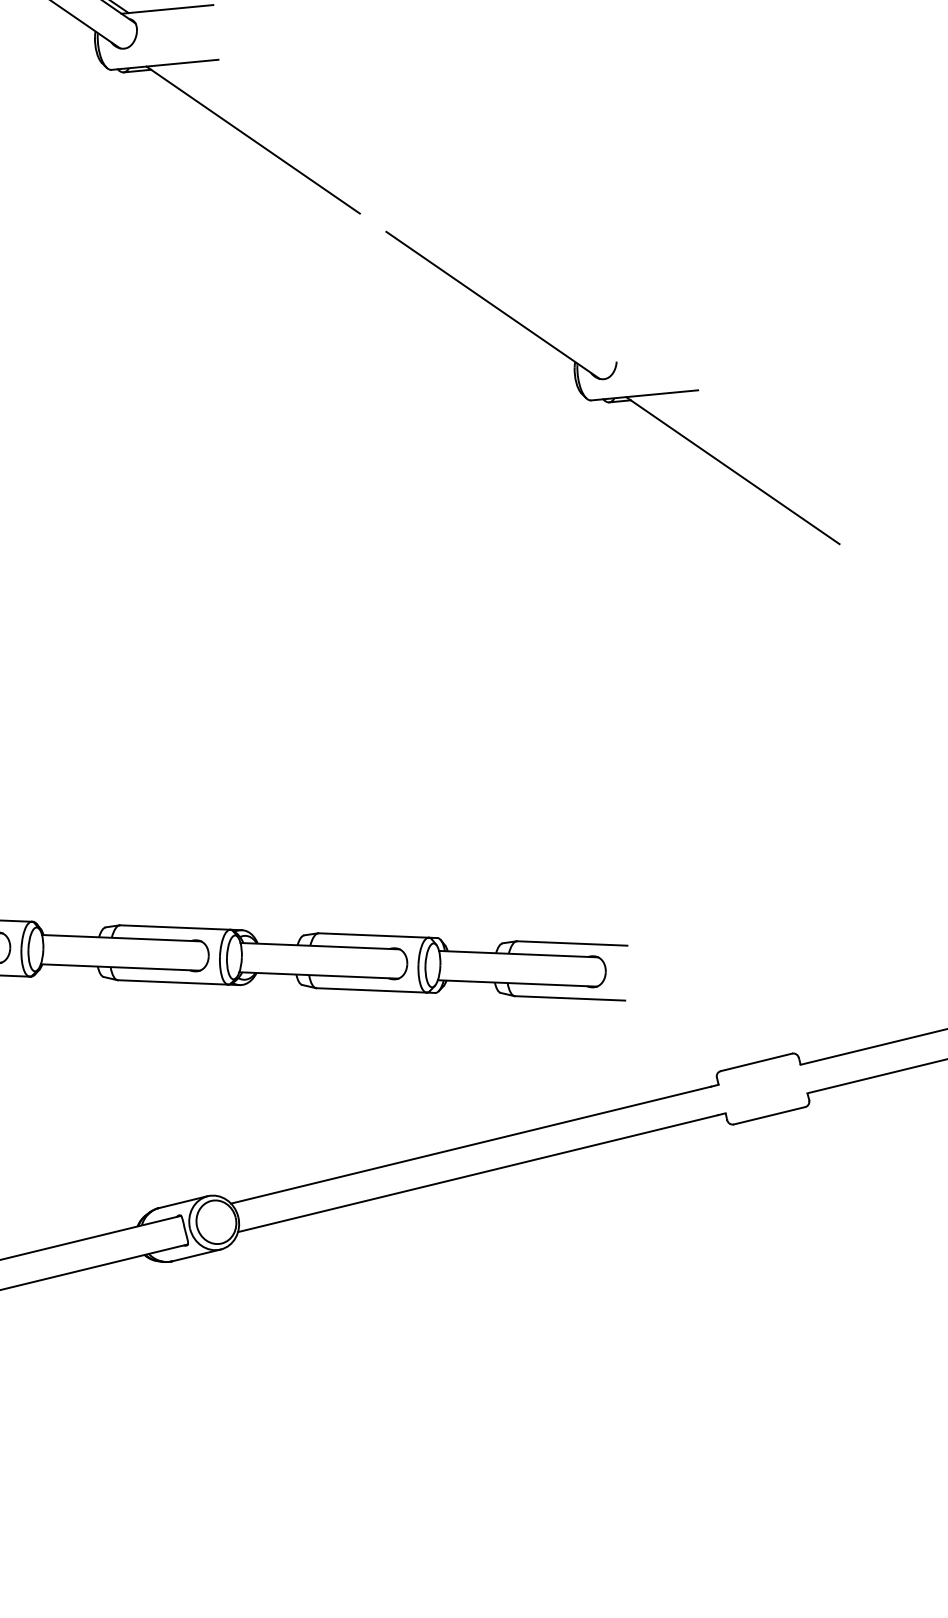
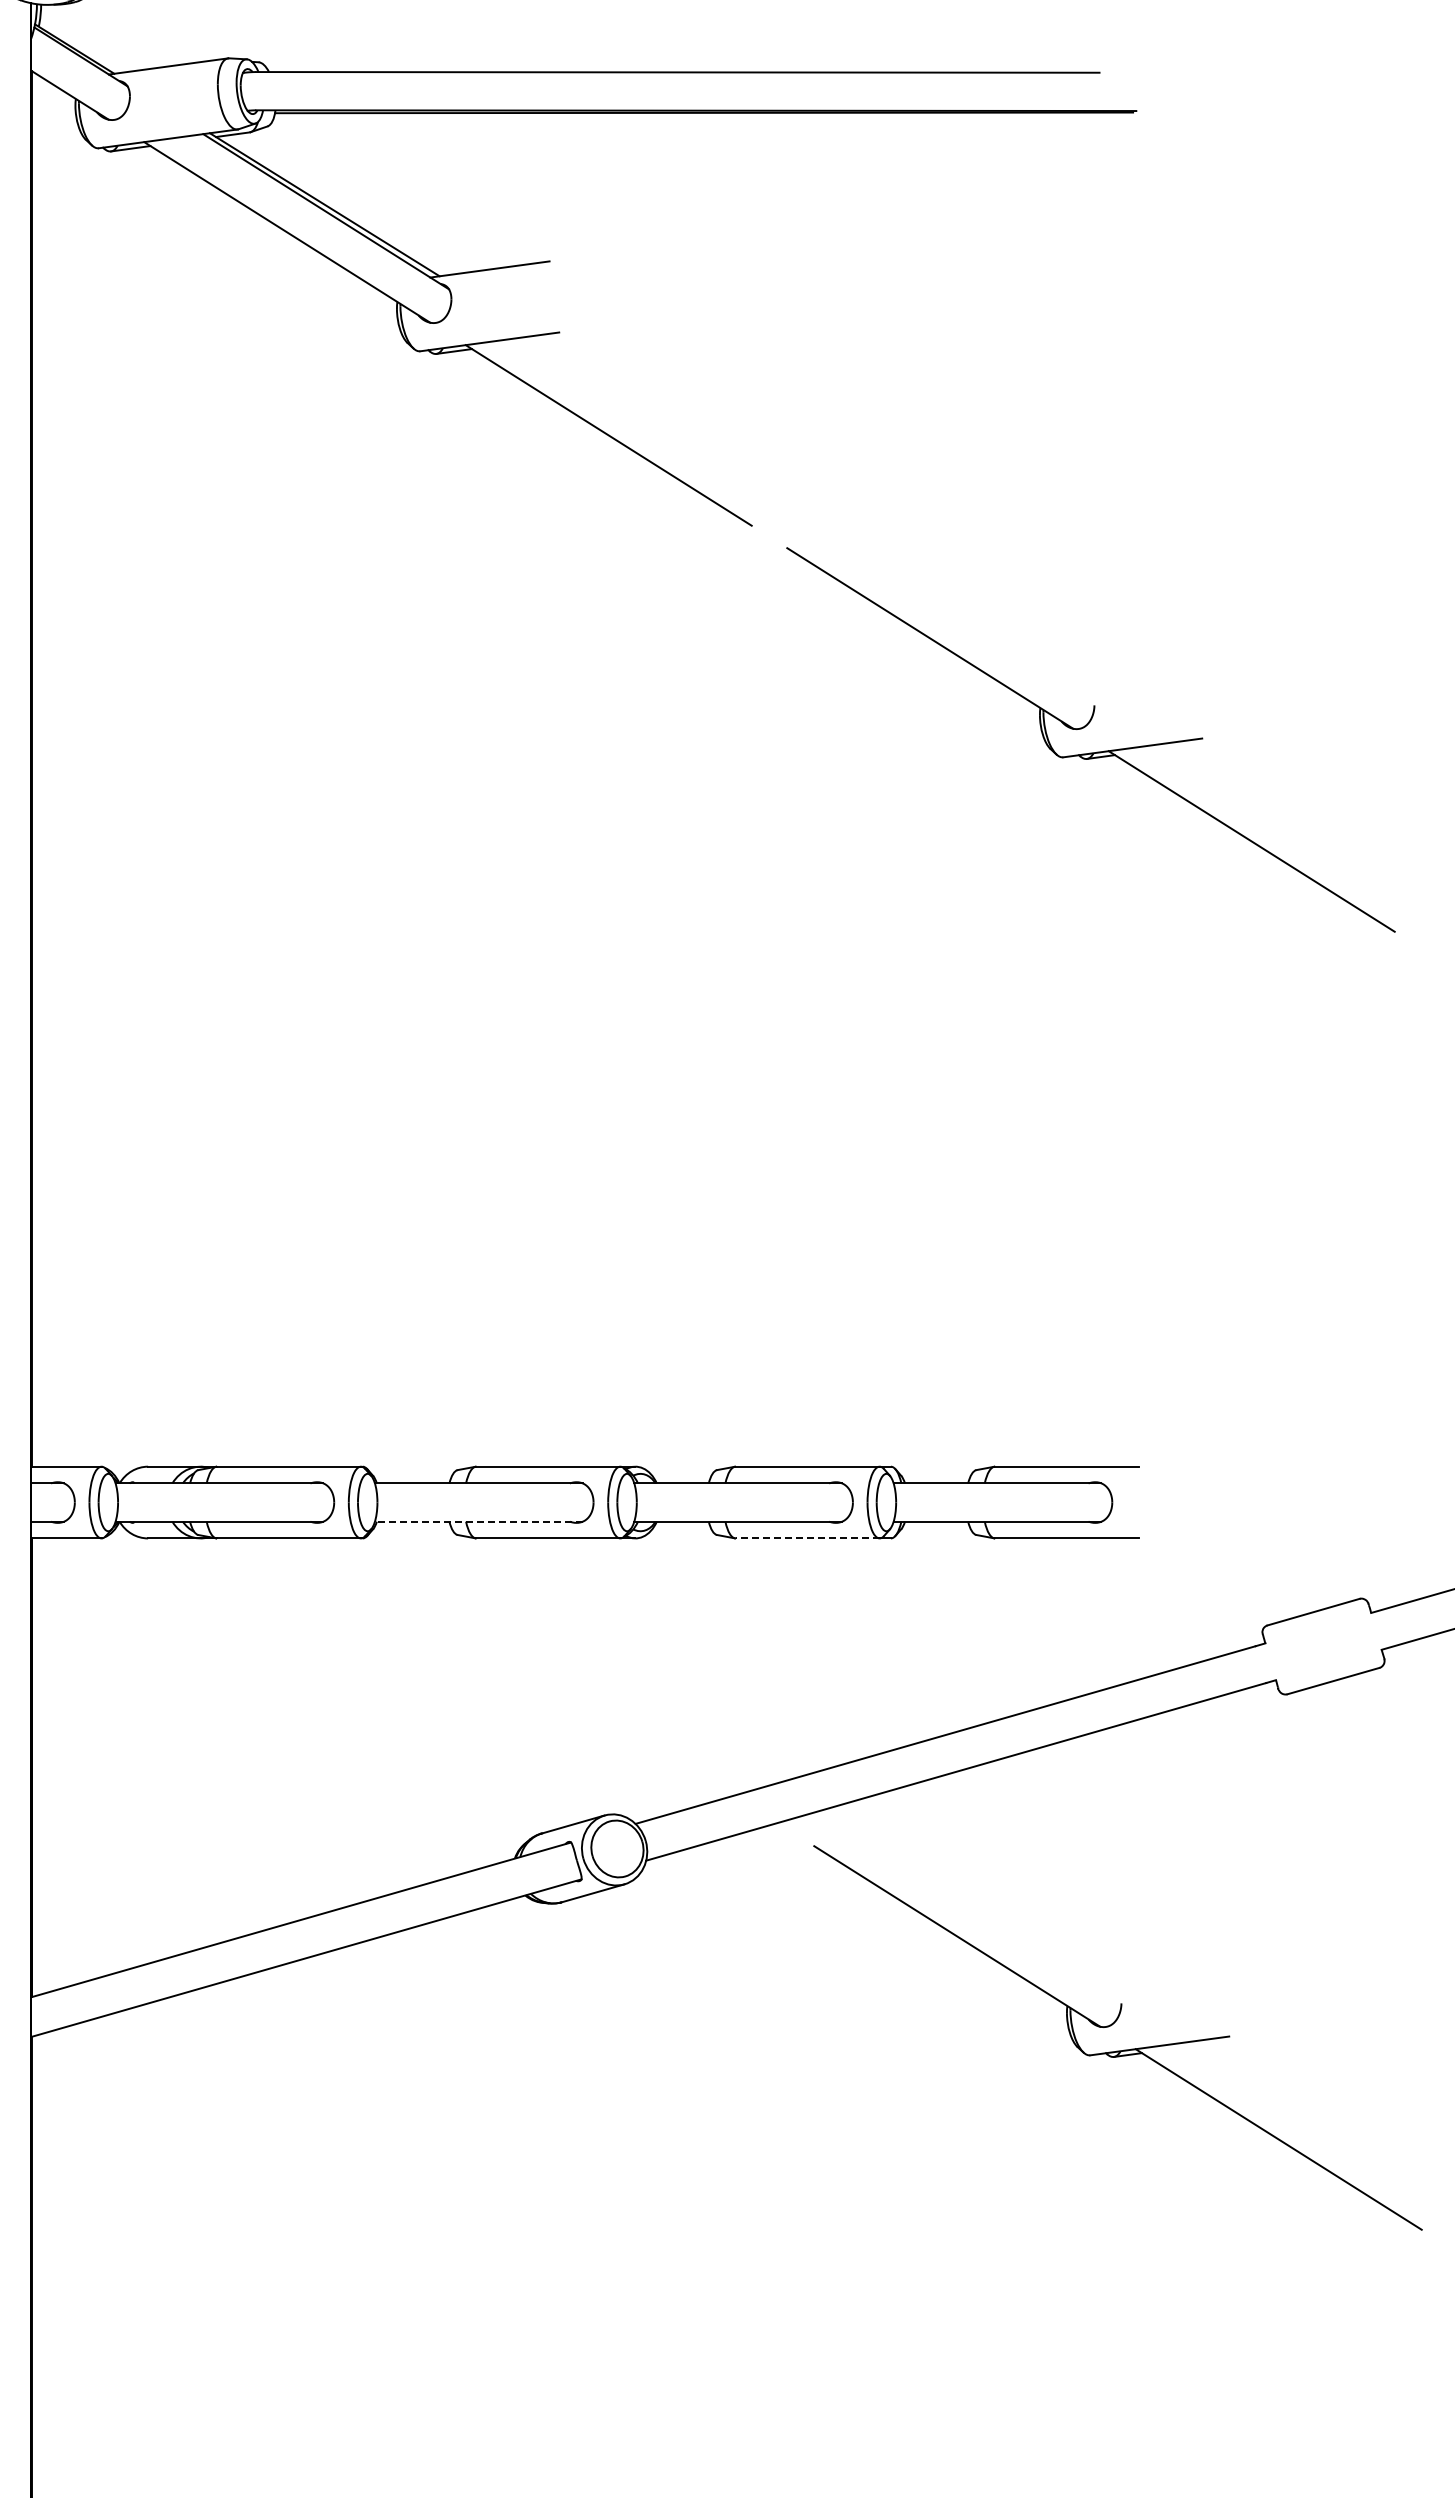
line: (120, 967) -> (478, 1521), solid -> dashed
line: (371, 990) -> (807, 1538), solid -> dashed
part: (589, 1372) -> (1112, 2025), added

